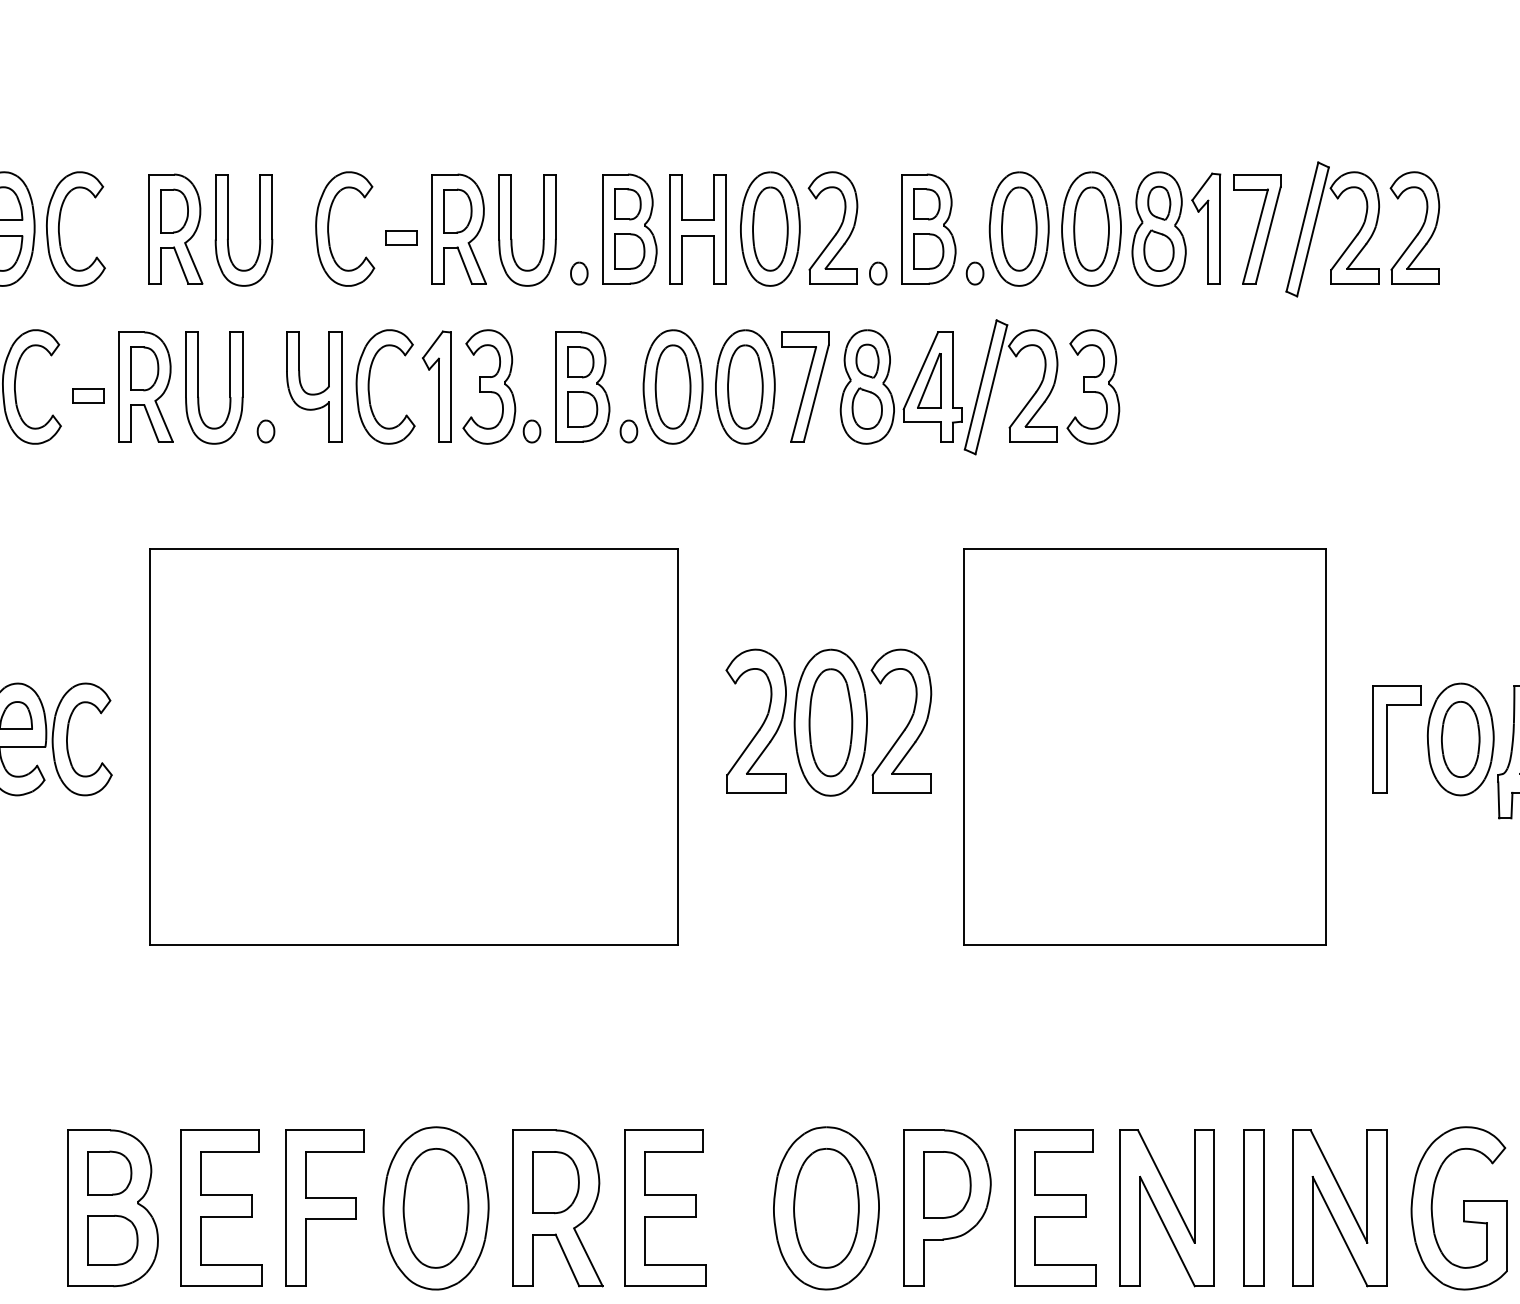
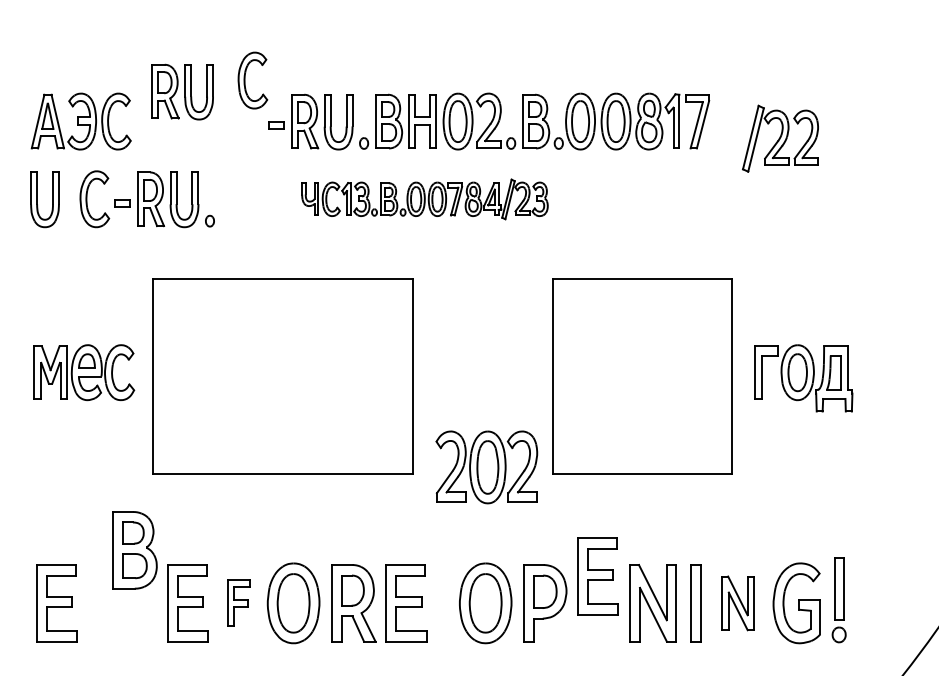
part: (210, 228) -> (182, 91), moved
part: (330, 228) -> (245, 80), moved
part: (1362, 228) -> (780, 138), moved
part: (702, 387) -> (424, 199), size x0.6
part: (828, 722) -> (486, 467), moved
part: (112, 1208) -> (134, 550), moved
part: (324, 1208) -> (238, 603), size x0.6
part: (1053, 1208) -> (597, 576), moved
part: (1338, 1208) -> (737, 603), size x0.7

